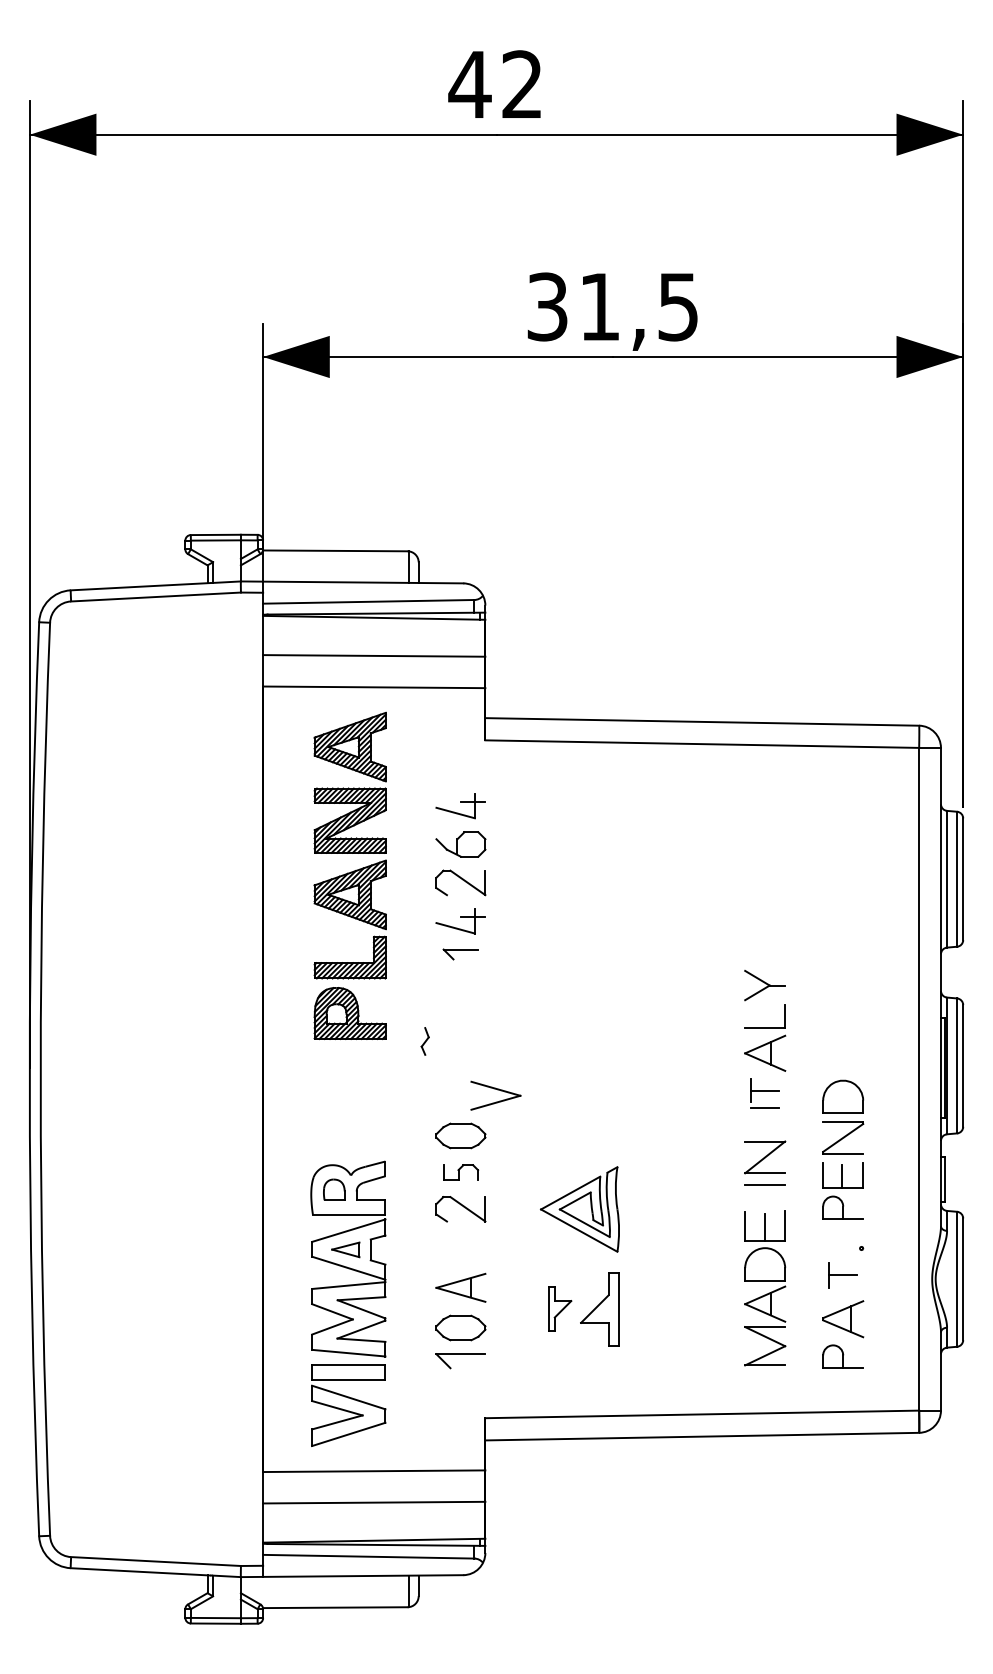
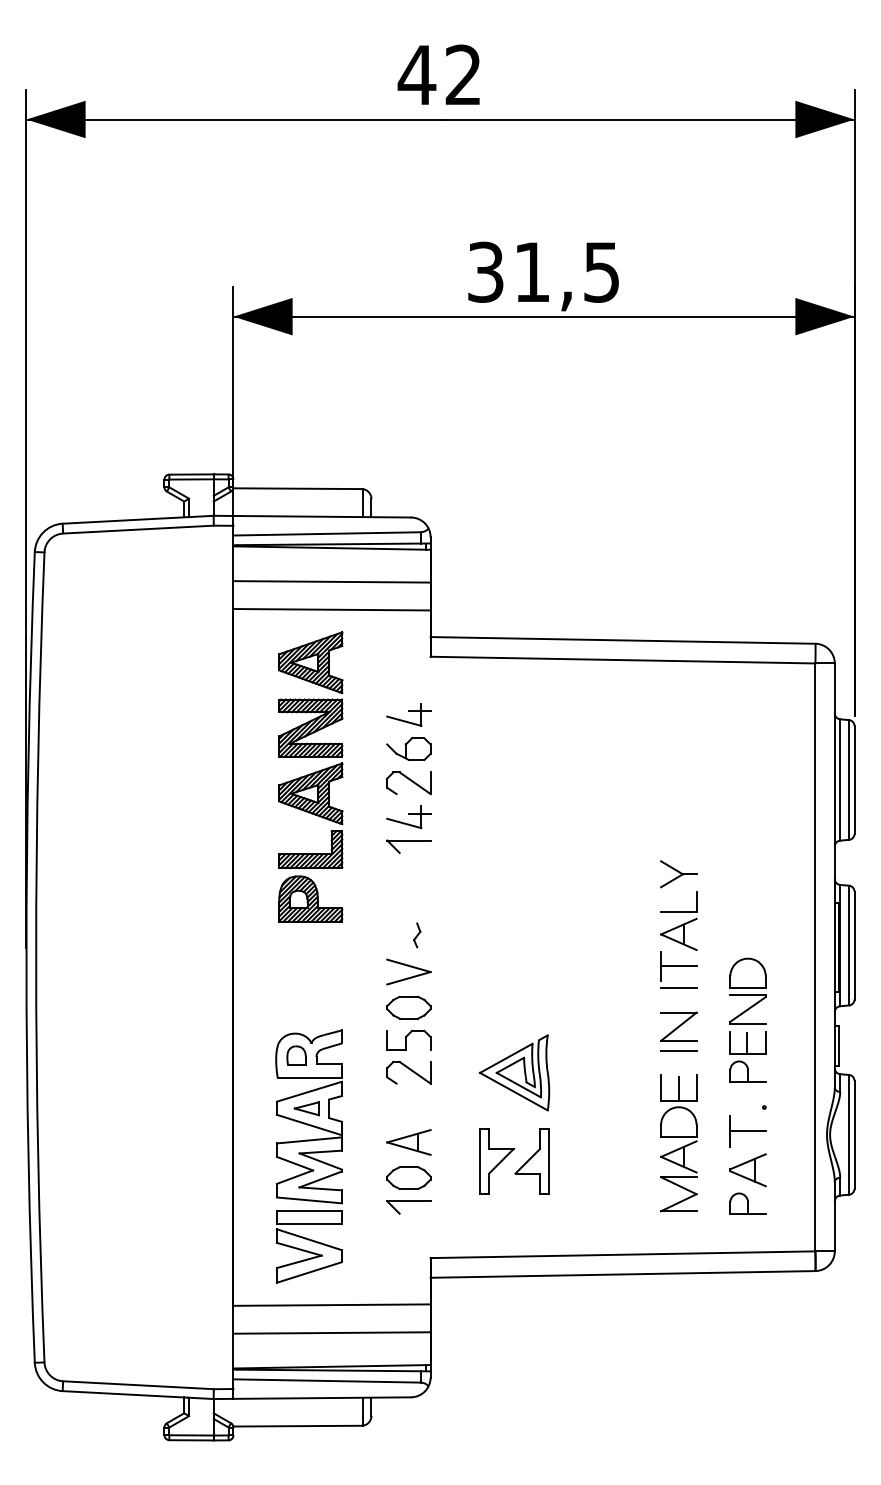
part: (460, 954) -> (408, 846), size x1.43
part: (424, 1041) -> (416, 935), moved
part: (764, 1093) -> (678, 970), size x1.43
part: (495, 1095) -> (408, 971), moved
part: (460, 1172) -> (408, 1040), size x1.43
part: (842, 1275) -> (747, 1131), size x1.43
part: (559, 1309) -> (496, 1161), size x1.67

